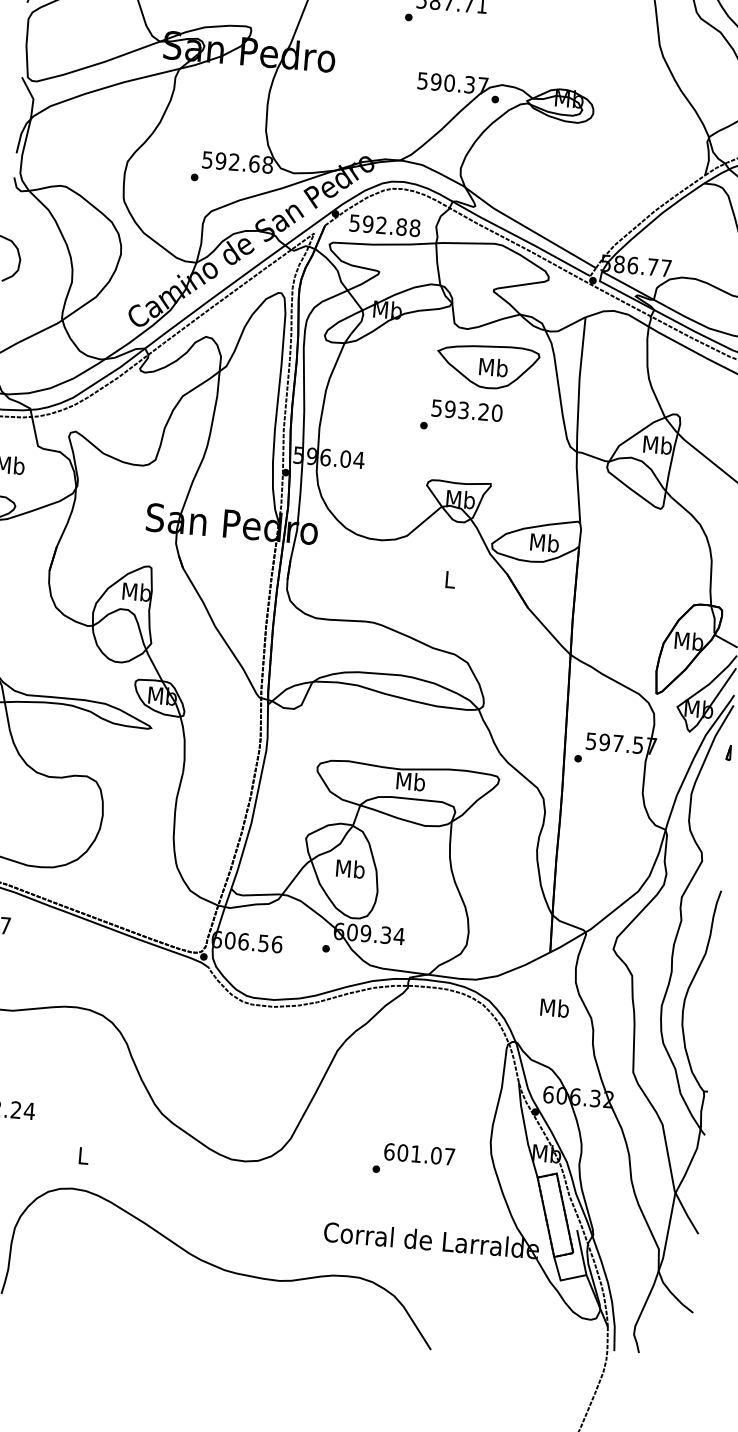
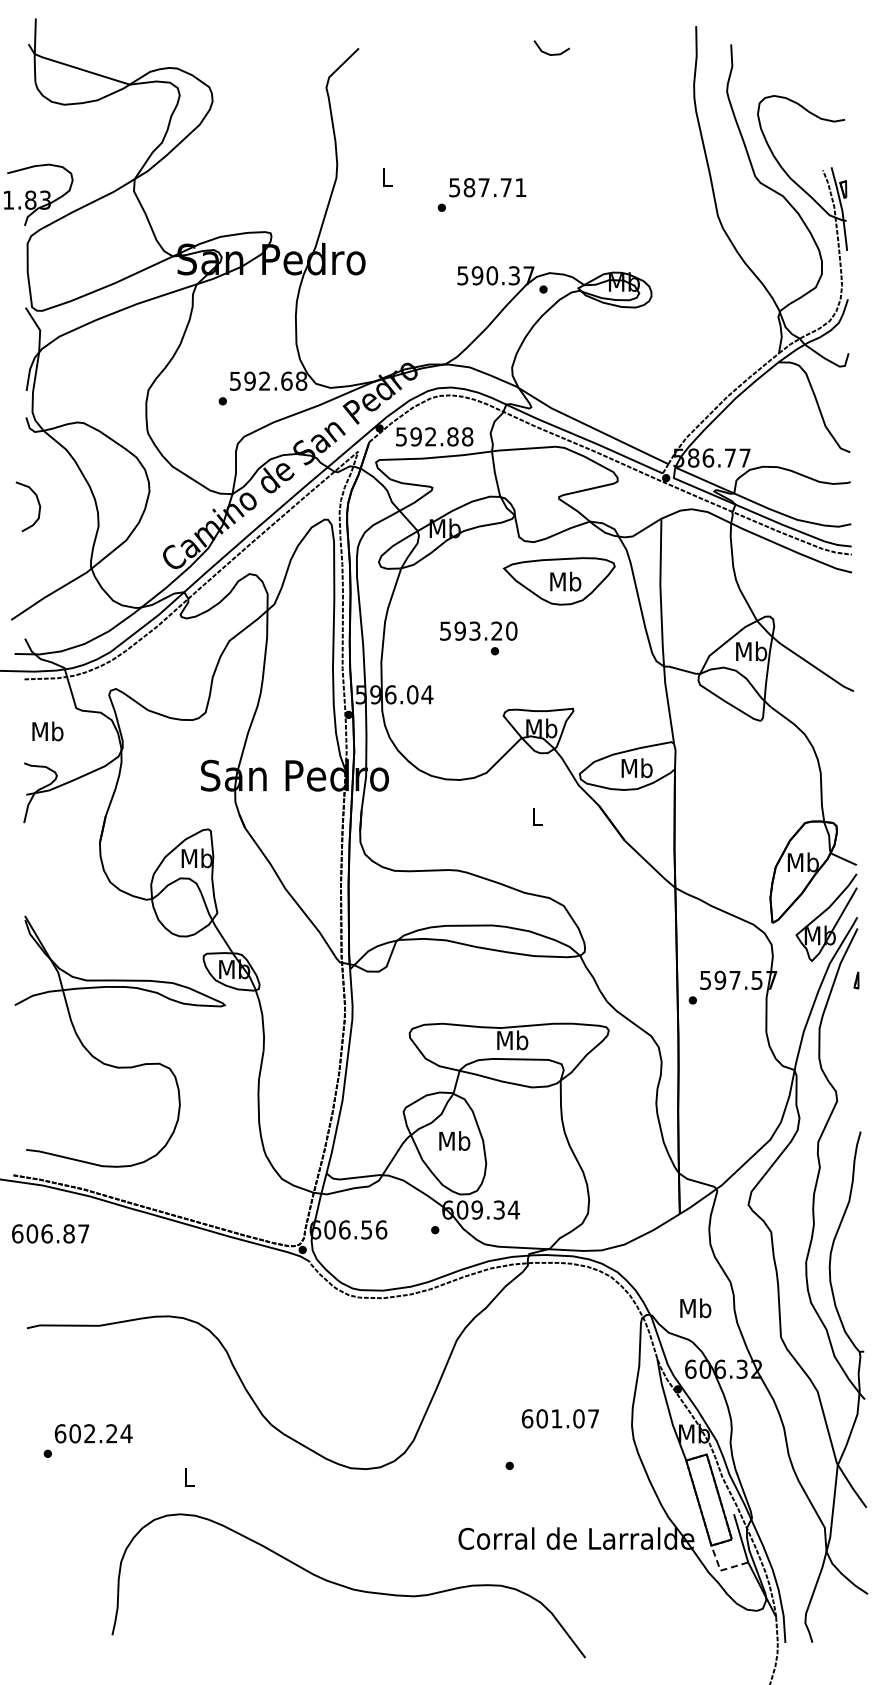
text: (466, 410) -> (478, 630), moved
text: (554, 1008) -> (695, 1308), moved
text: (418, 1153) -> (559, 1418), moved
line: (560, 1280) -> (720, 1570), solid -> dashed

